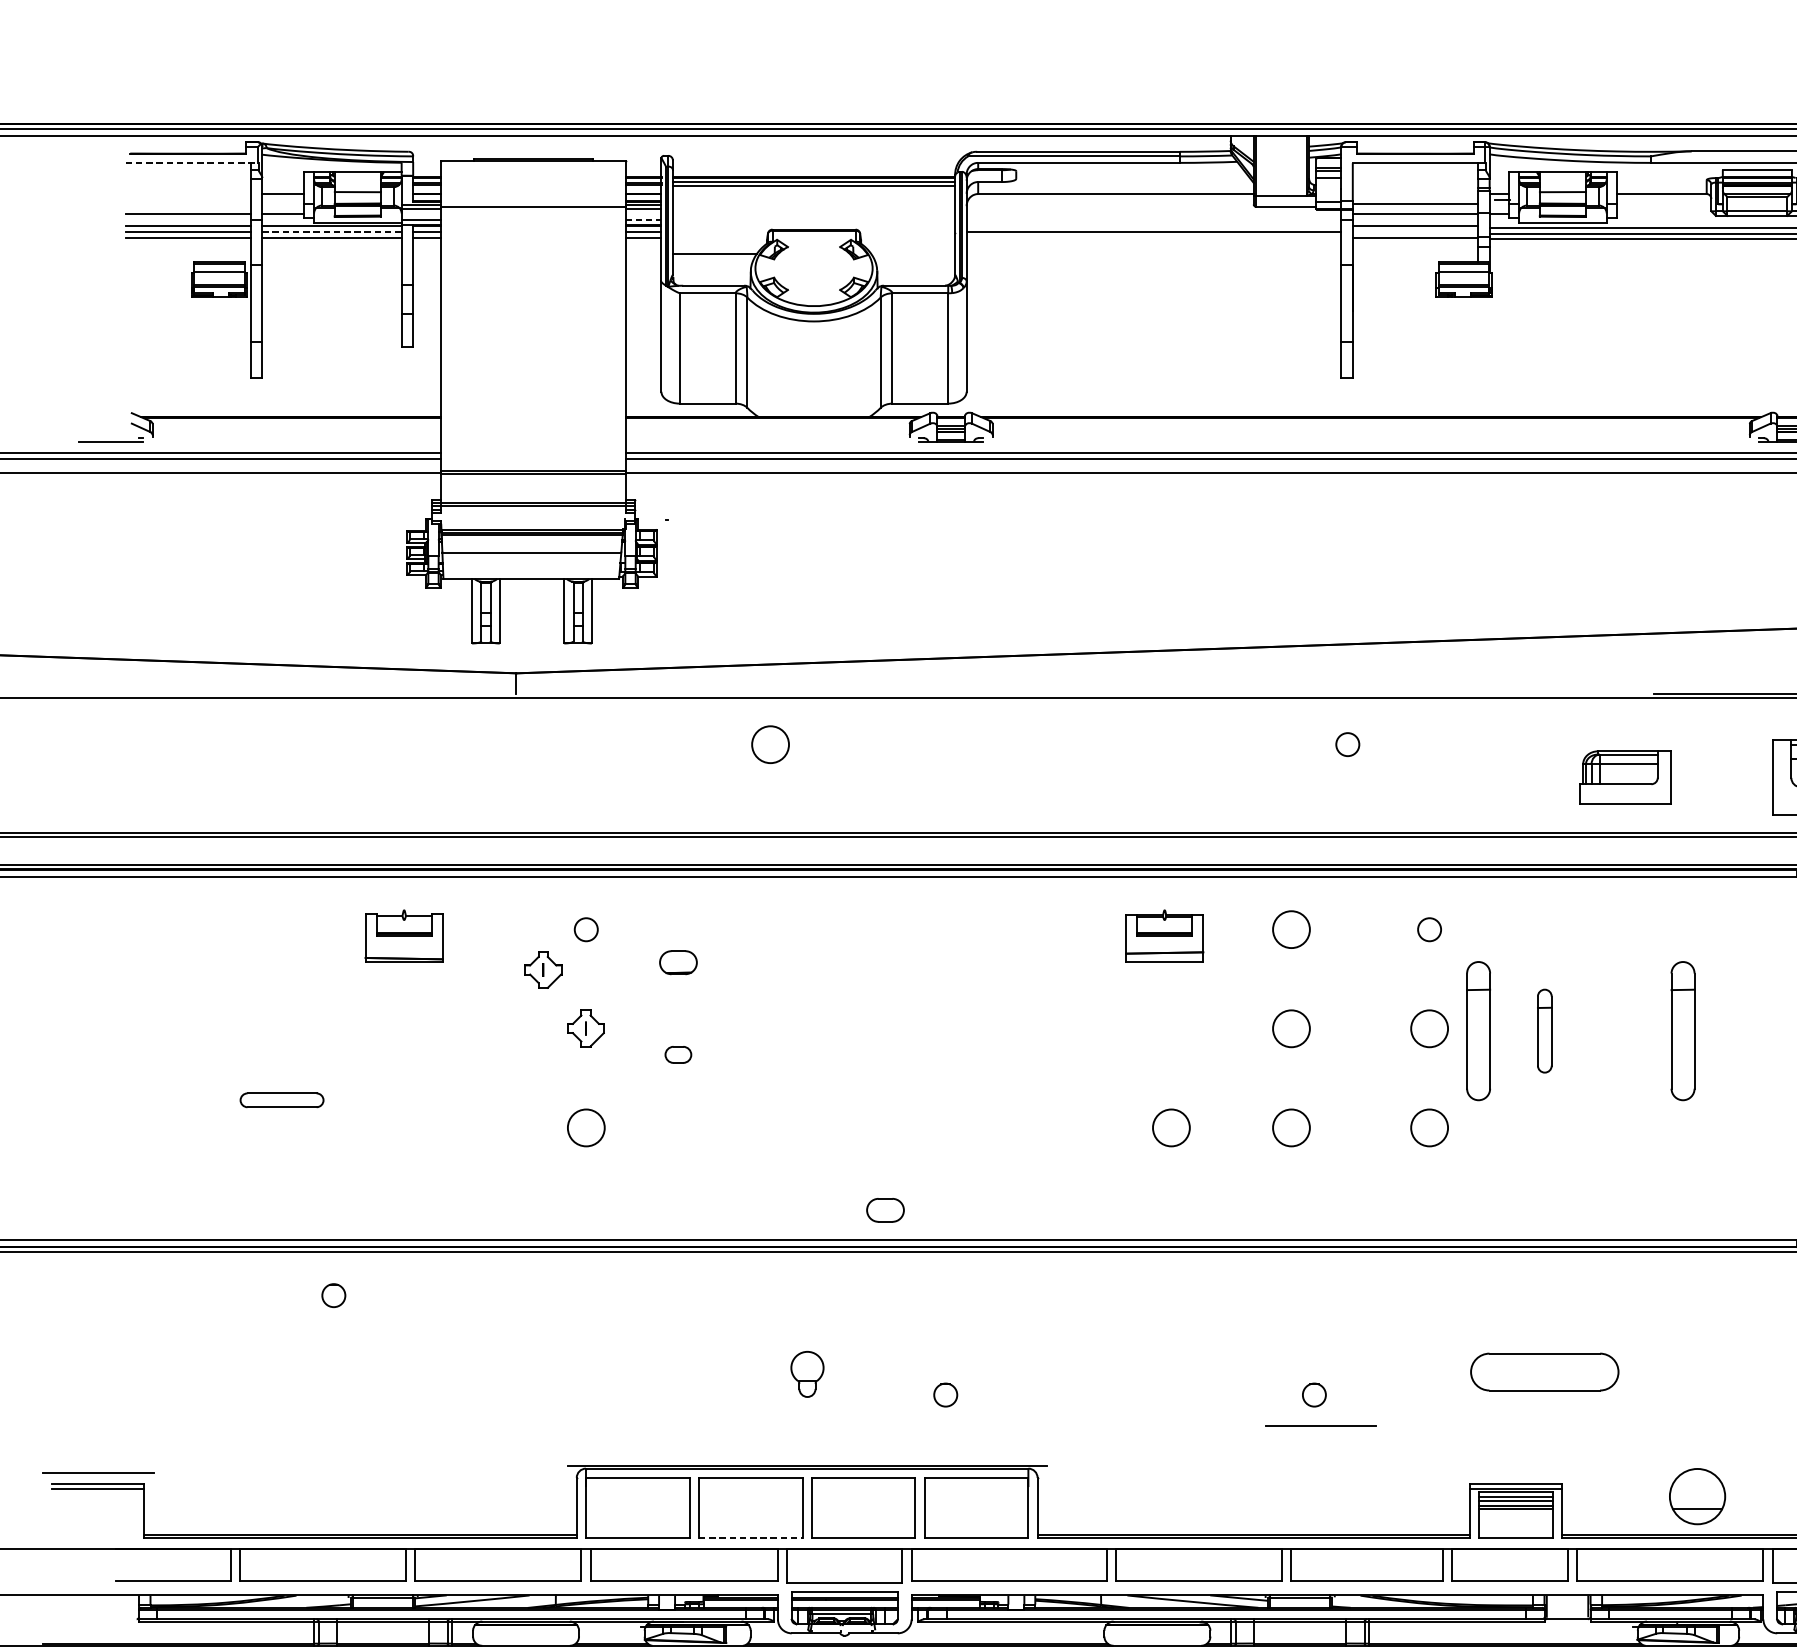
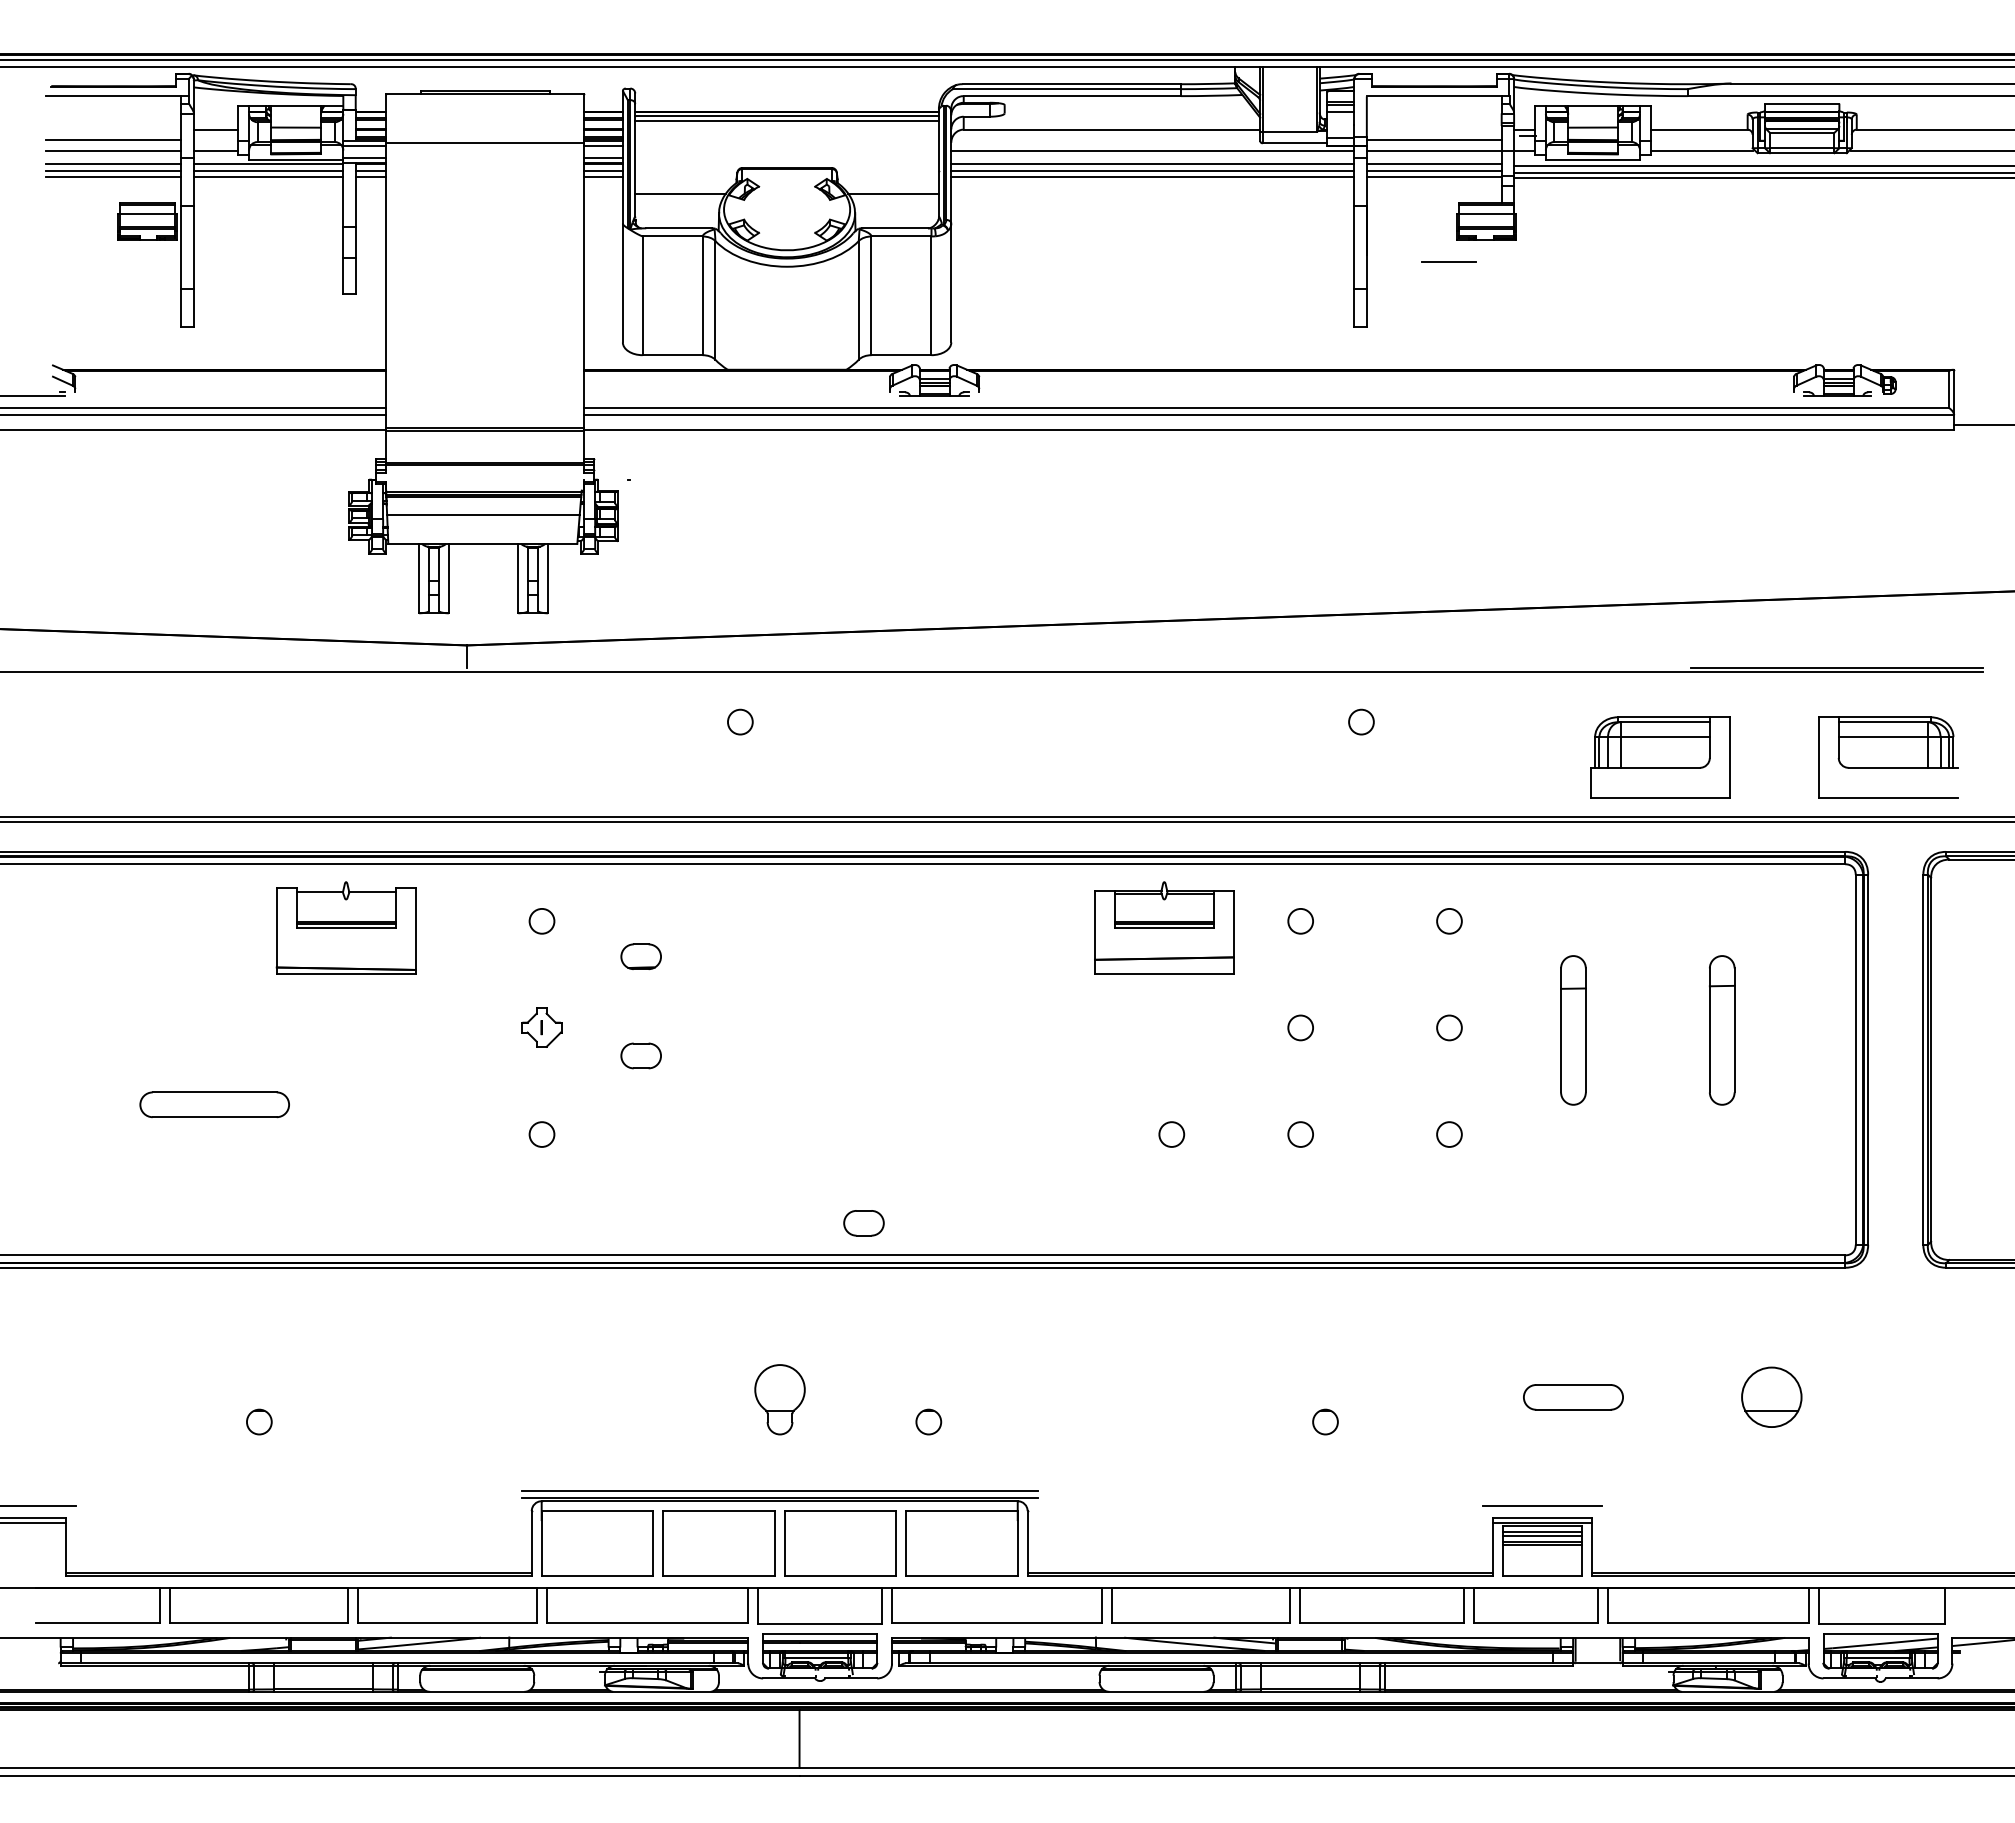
line: (191, 163) -> (117, 96), dashed -> solid
line: (188, 204) -> (113, 140), added
line: (1153, 213) -> (1152, 150), added
line: (1663, 213) -> (1701, 150), added
line: (644, 220) -> (604, 158), dashed -> solid
line: (1153, 225) -> (1152, 163), added
line: (332, 232) -> (268, 170), dashed -> solid
line: (1414, 232) -> (1433, 170), added
line: (1153, 237) -> (1152, 176), added
line: (912, 254) -> (893, 194), added
line: (1428, 316) -> (1448, 261), added
circle: (770, 744) -> (740, 721), size x0.62
part: (1625, 777) -> (1660, 757), size x1.43
circle: (1291, 929) -> (1300, 921), size x0.62
part: (403, 935) -> (345, 927), size x1.67
part: (1164, 935) -> (1164, 927), size x1.67
part: (543, 969) -> (495, 964), removed
circle: (1291, 1028) -> (1300, 1027), size x0.62
circle: (1429, 1028) -> (1449, 1027), size x0.62
part: (1478, 1031) -> (1502, 1030), removed
part: (1544, 1031) -> (1573, 1030), size x1.67
part: (677, 1054) -> (640, 1055), size x1.43
part: (281, 1099) -> (214, 1104), size x1.67
circle: (585, 1127) -> (541, 1134), size x0.62
circle: (1171, 1127) -> (1171, 1134), size x0.62
circle: (1291, 1127) -> (1300, 1134), size x0.62
circle: (1429, 1127) -> (1449, 1134), size x0.62
part: (333, 1295) -> (259, 1421), moved
part: (1544, 1372) -> (1573, 1397), size x0.62
part: (806, 1374) -> (779, 1399), size x1.43
line: (1320, 1425) -> (1542, 1505), moved
line: (806, 1459) -> (779, 1491), added
part: (1697, 1495) -> (1771, 1396), moved
line: (750, 1537) -> (718, 1575), dashed -> solid

